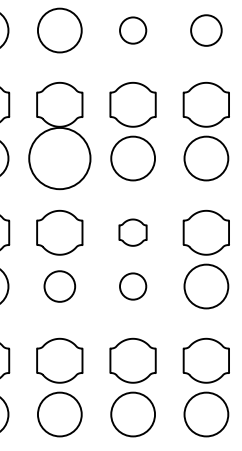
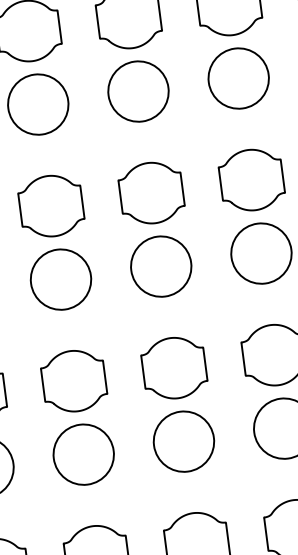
circle: (133, 30) -> (138, 91), size x1.67
circle: (206, 30) -> (238, 78), size x1.43
circle: (59, 158) -> (60, 279), size x0.71
part: (132, 232) -> (173, 367), size x1.67
circle: (59, 286) -> (83, 454), size x1.43
circle: (133, 286) -> (184, 441), size x1.67

